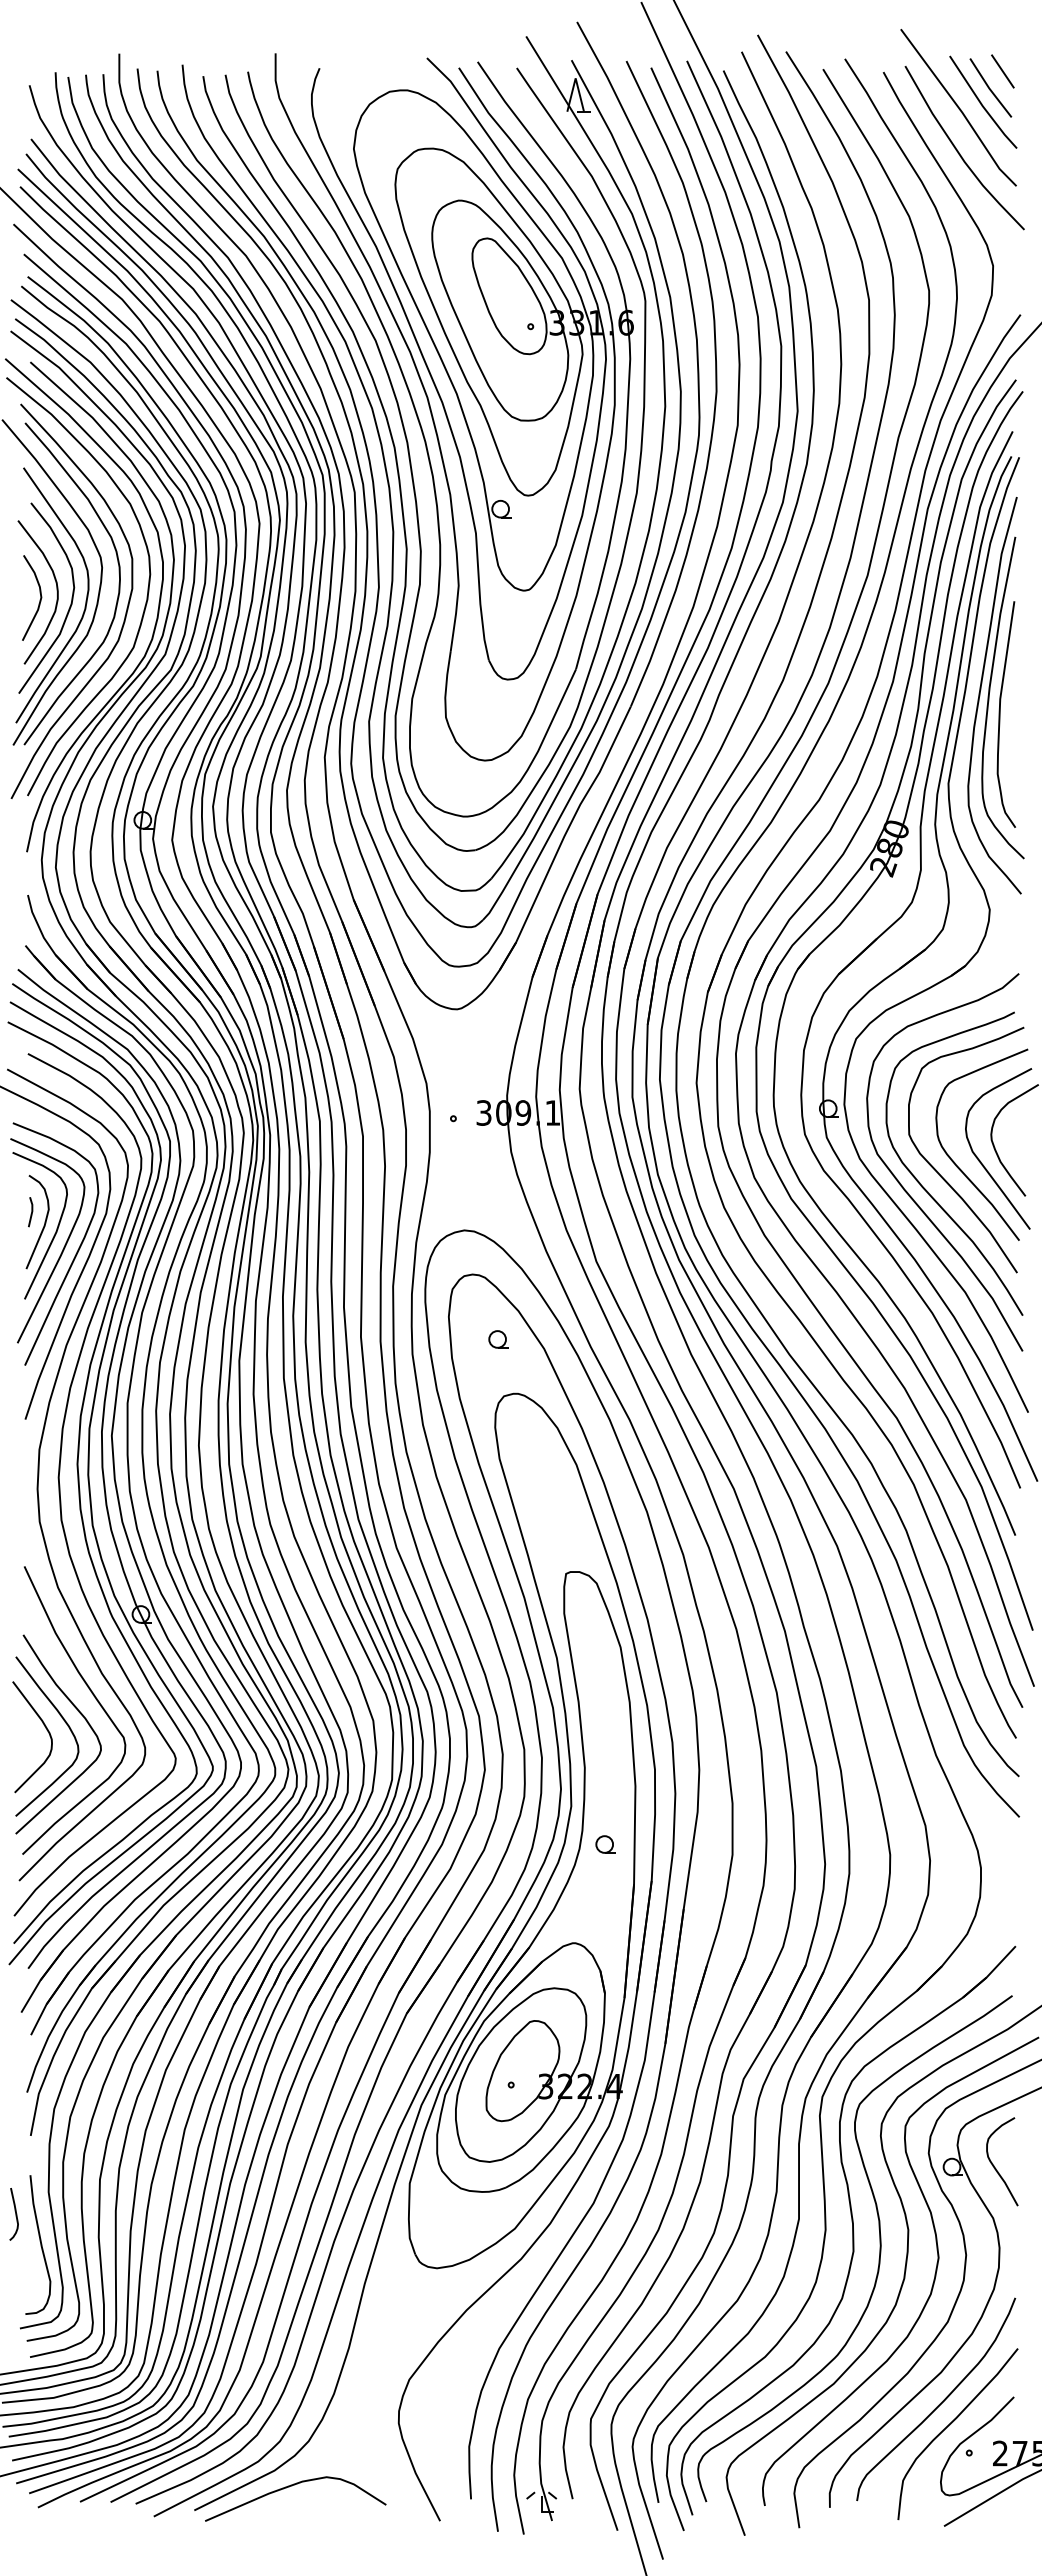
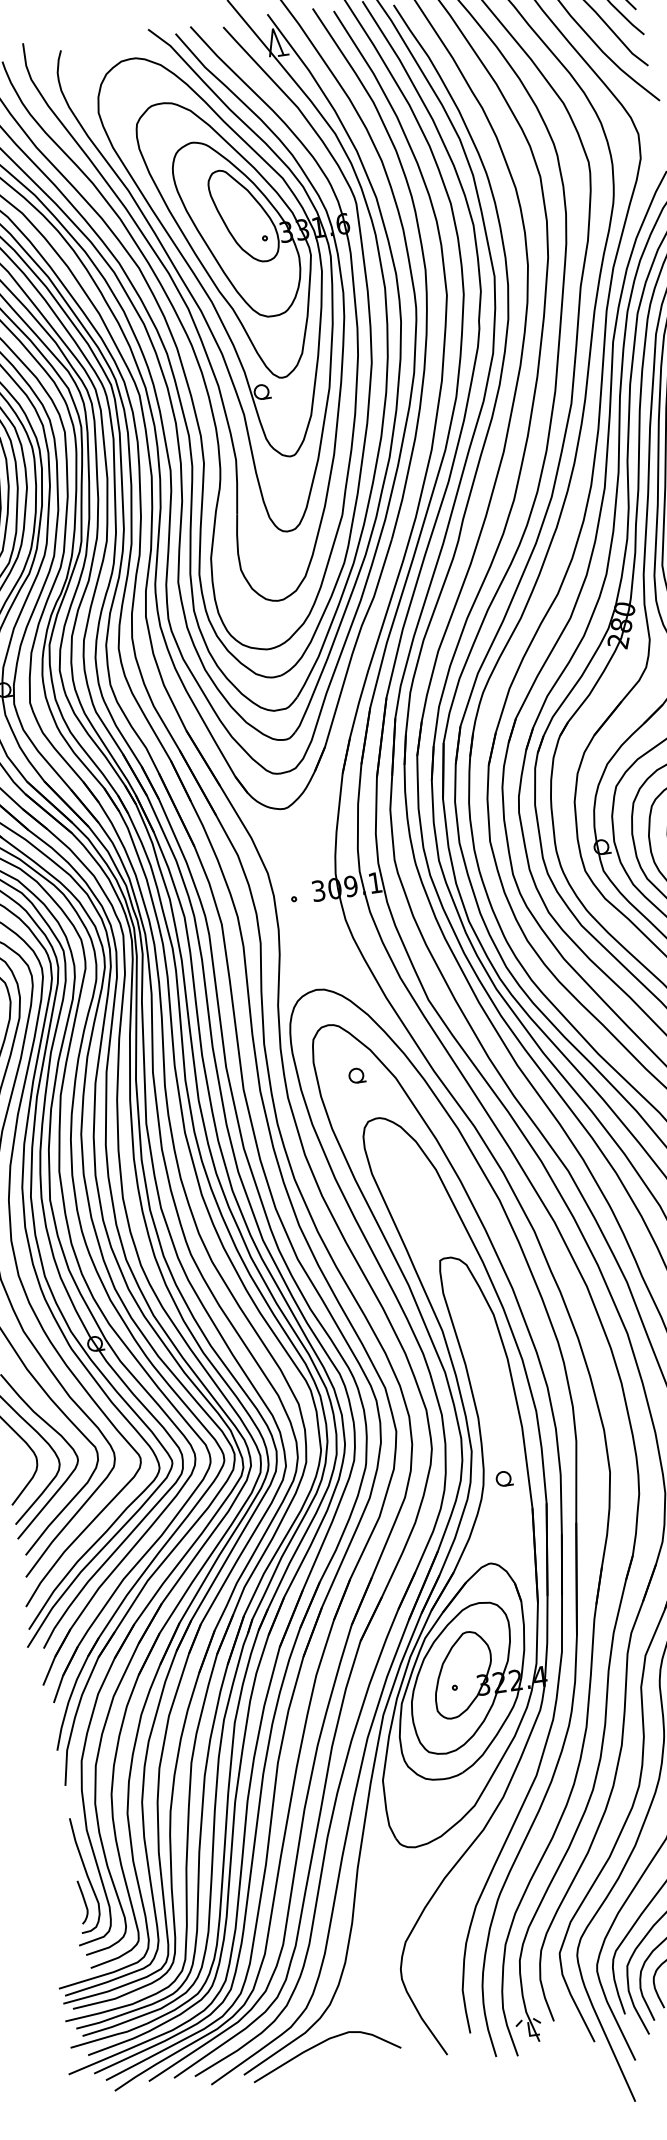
curve: (15, 2214) -> (84, 1902), moved

